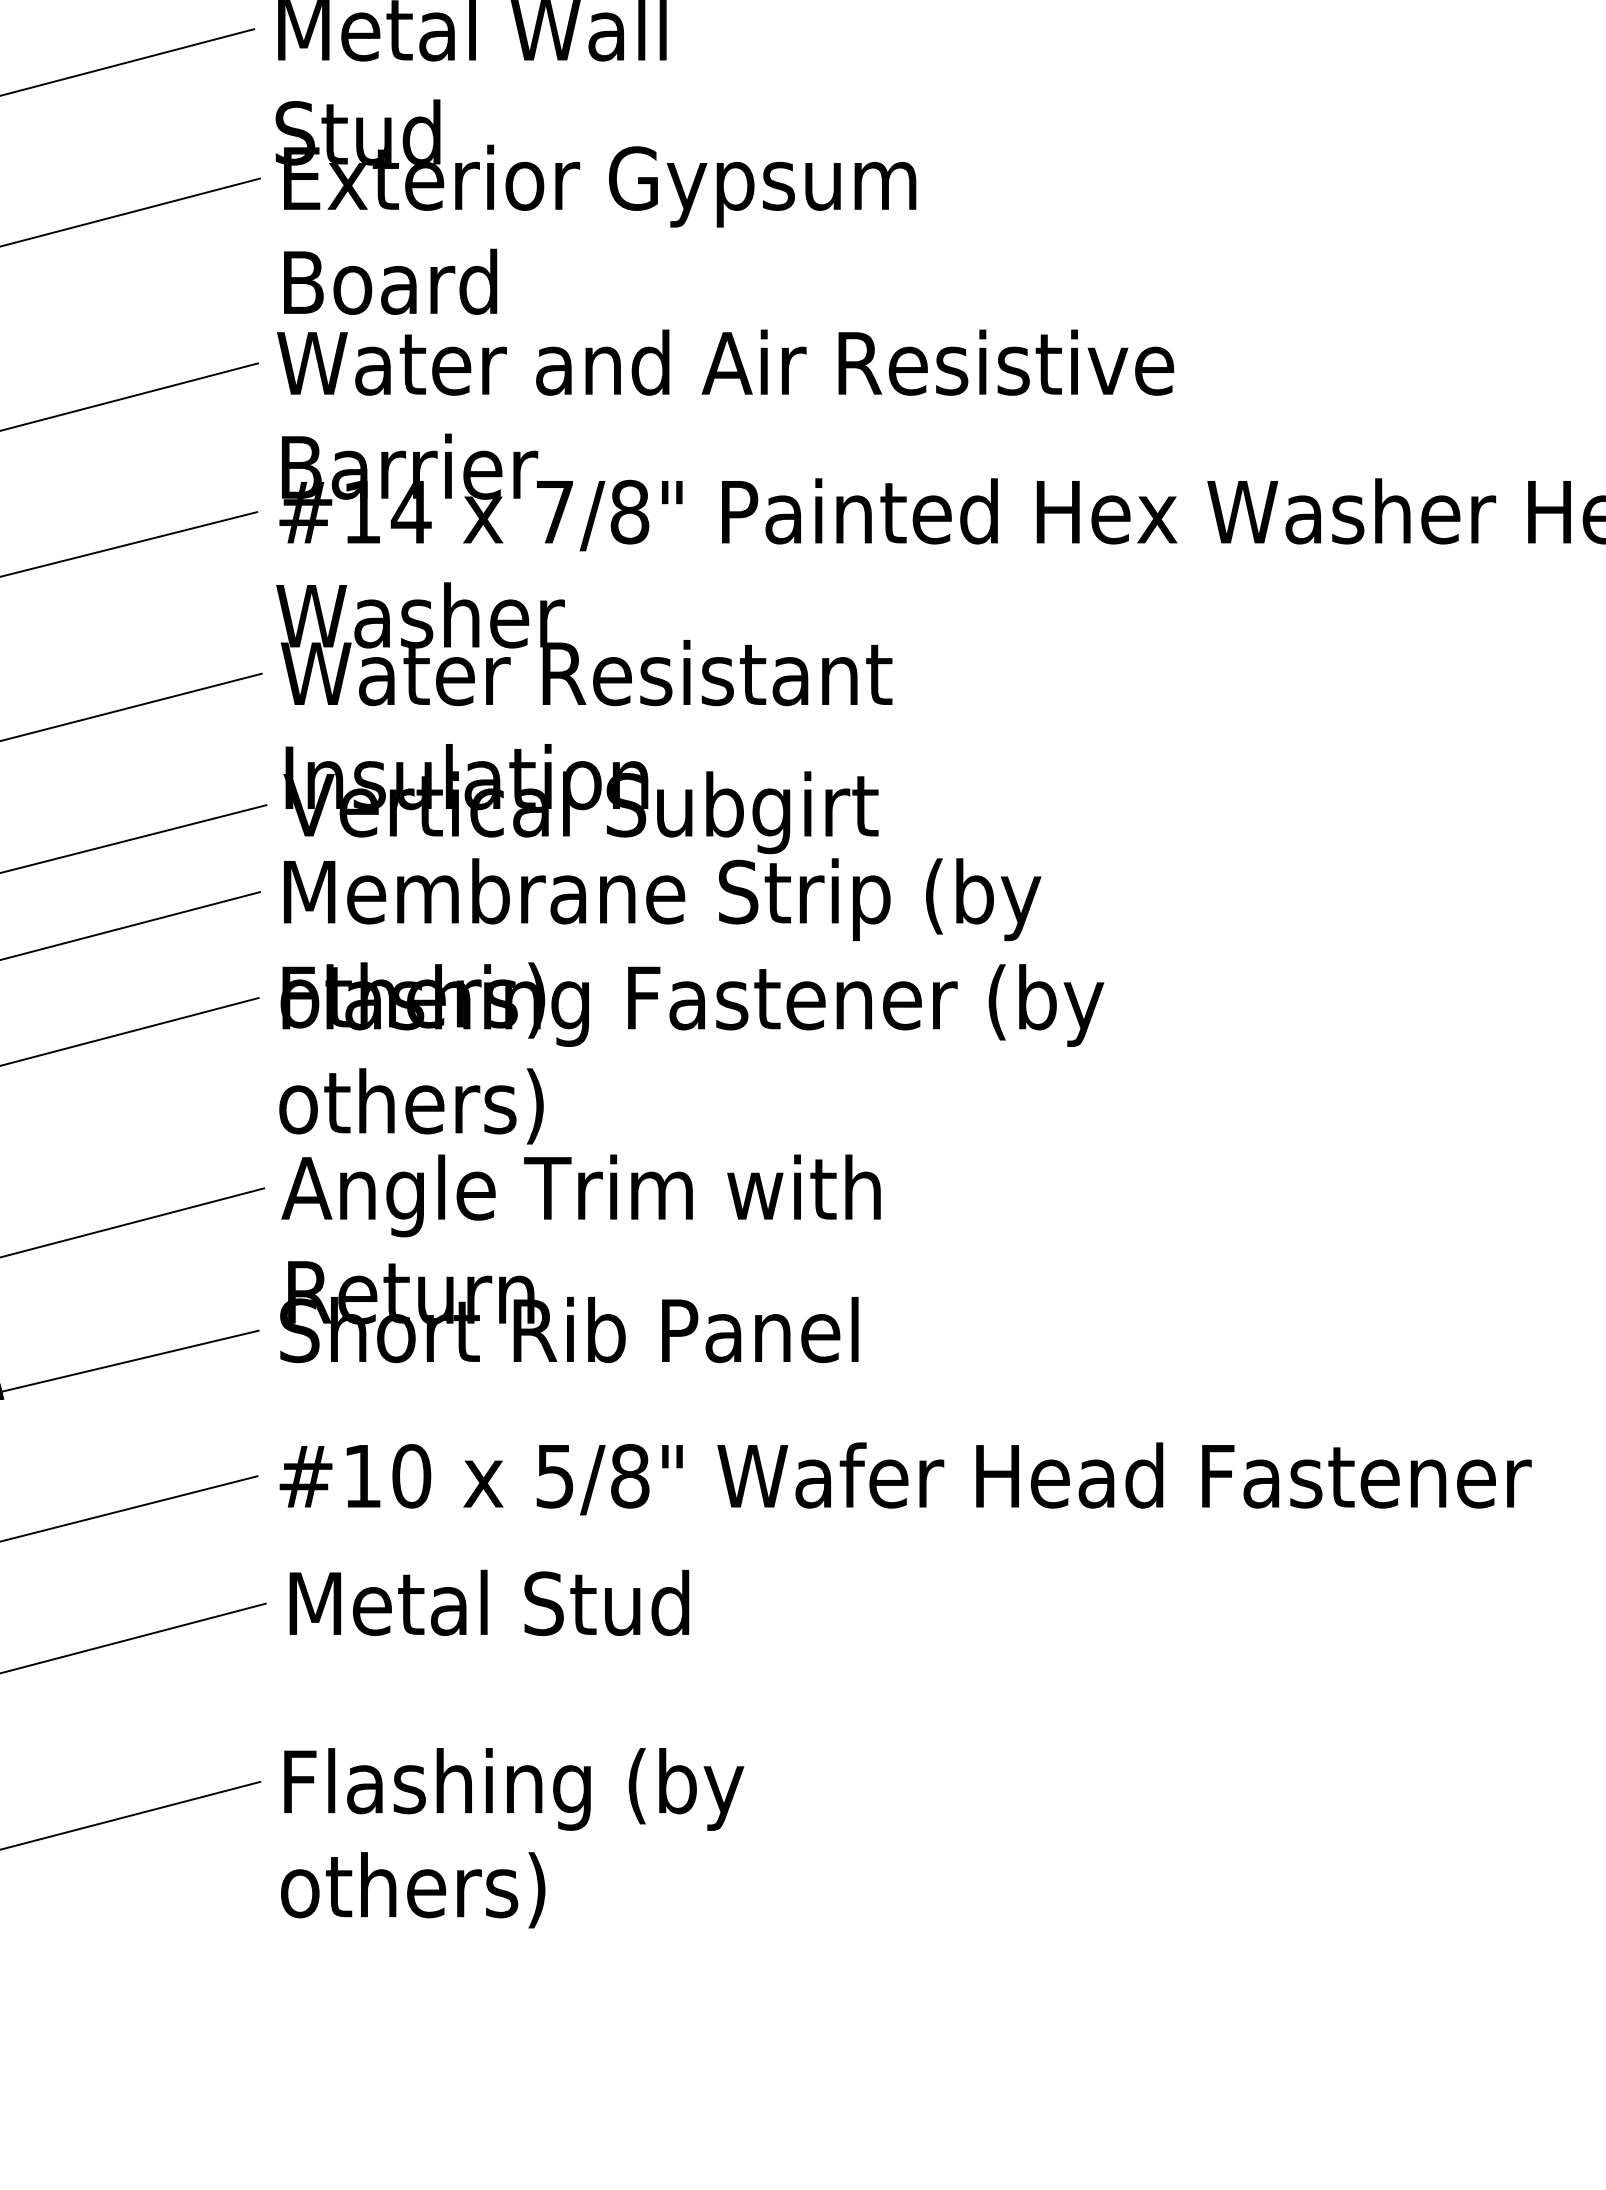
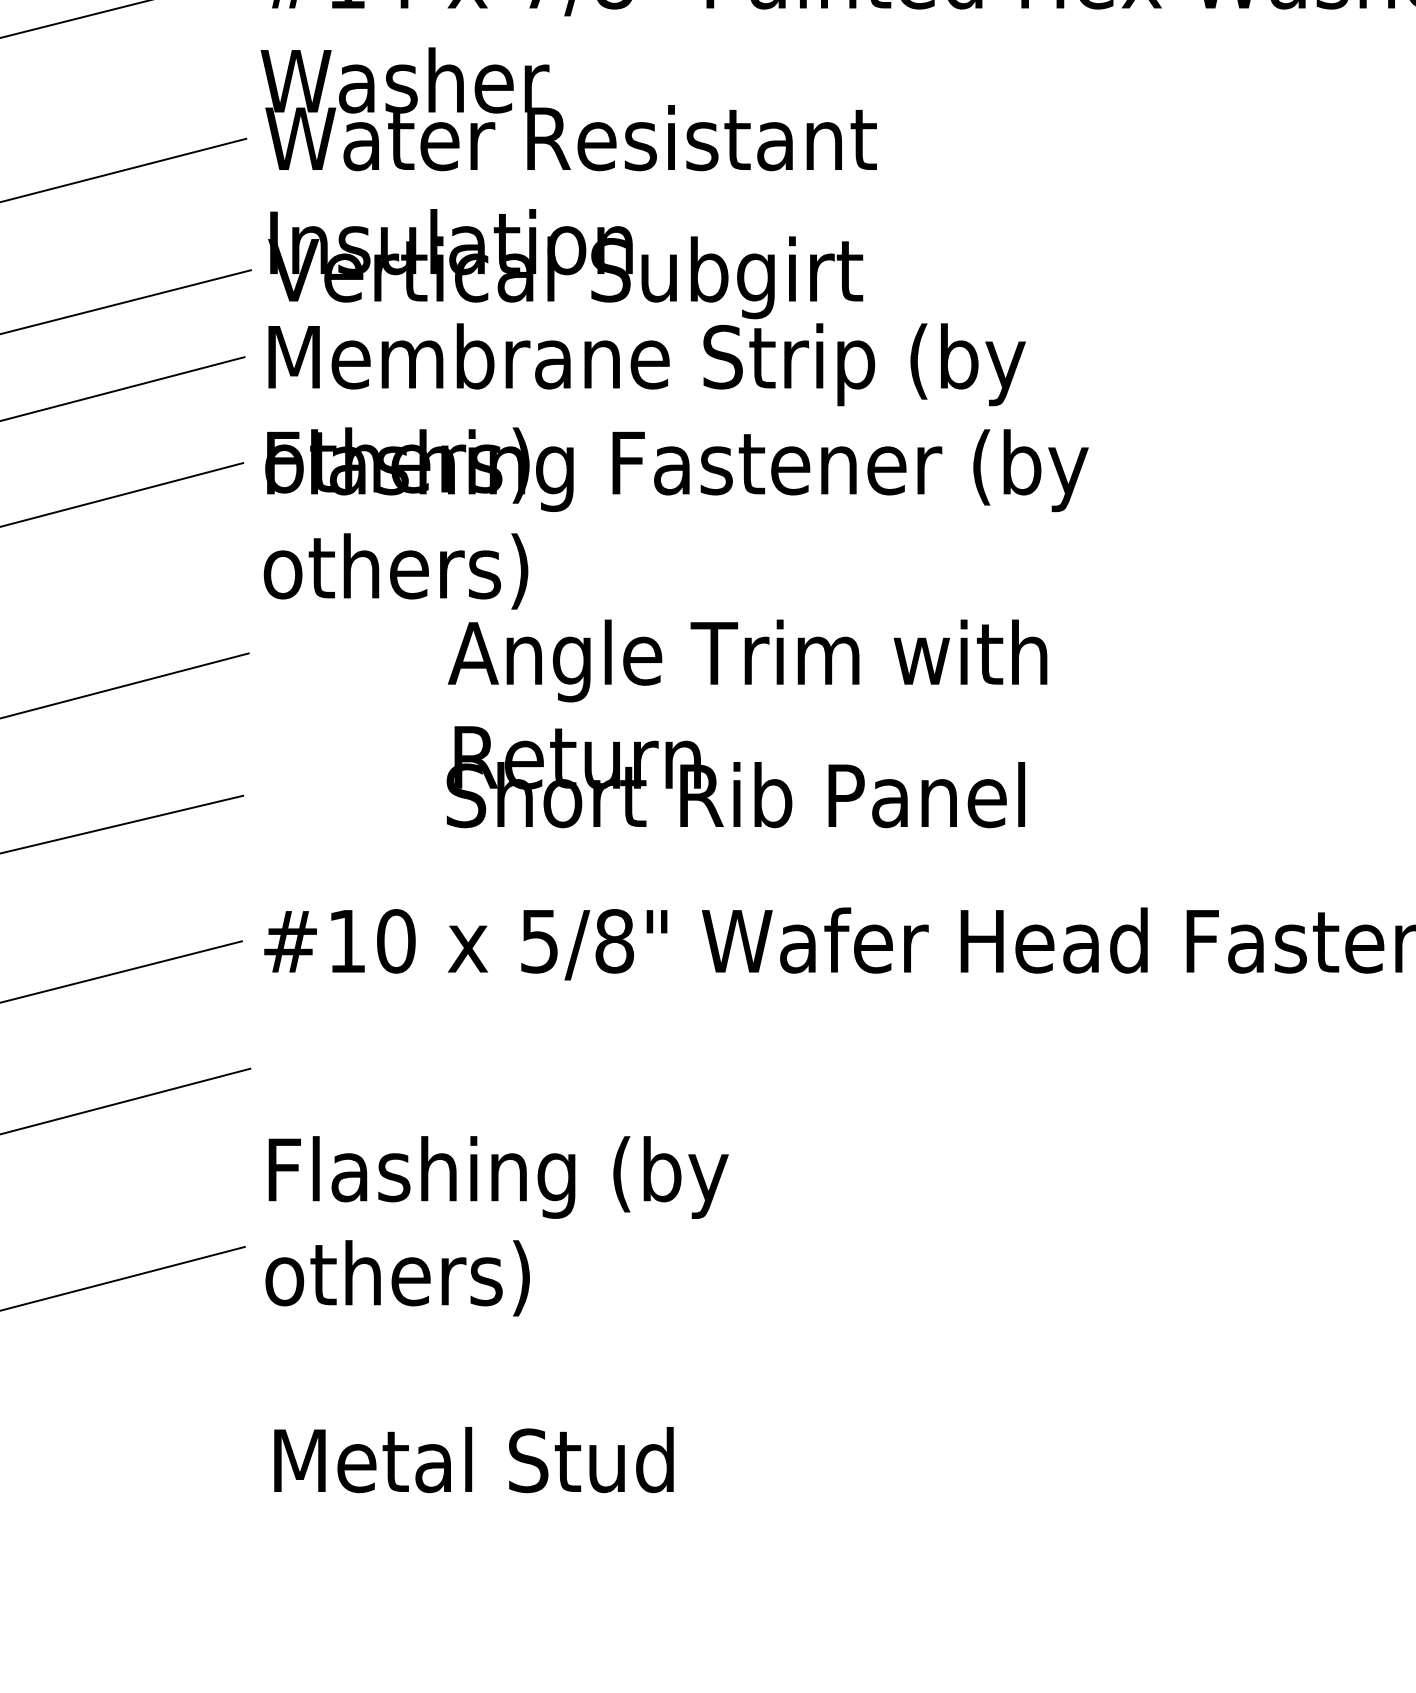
text: (580, 1258) -> (747, 723), moved
text: (489, 1602) -> (474, 1459), moved
text: (512, 1838) -> (497, 1226), moved

